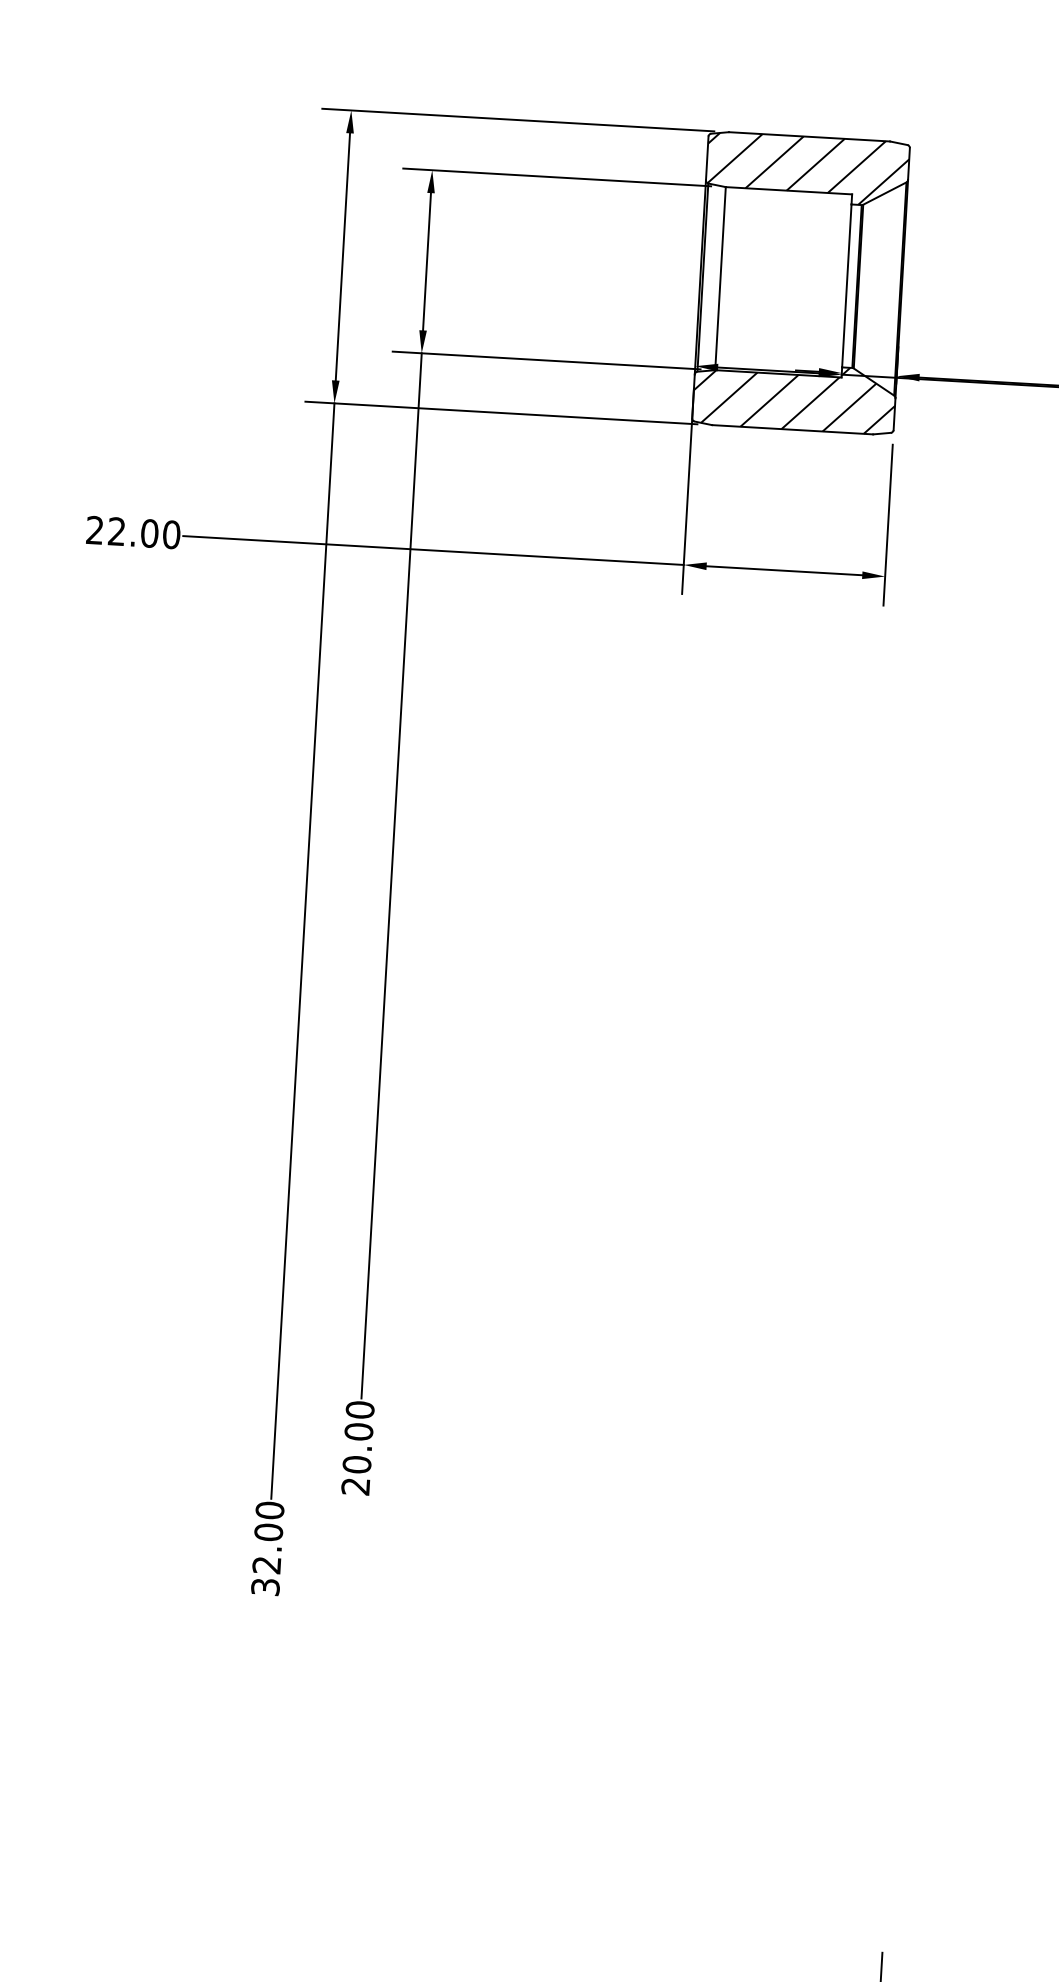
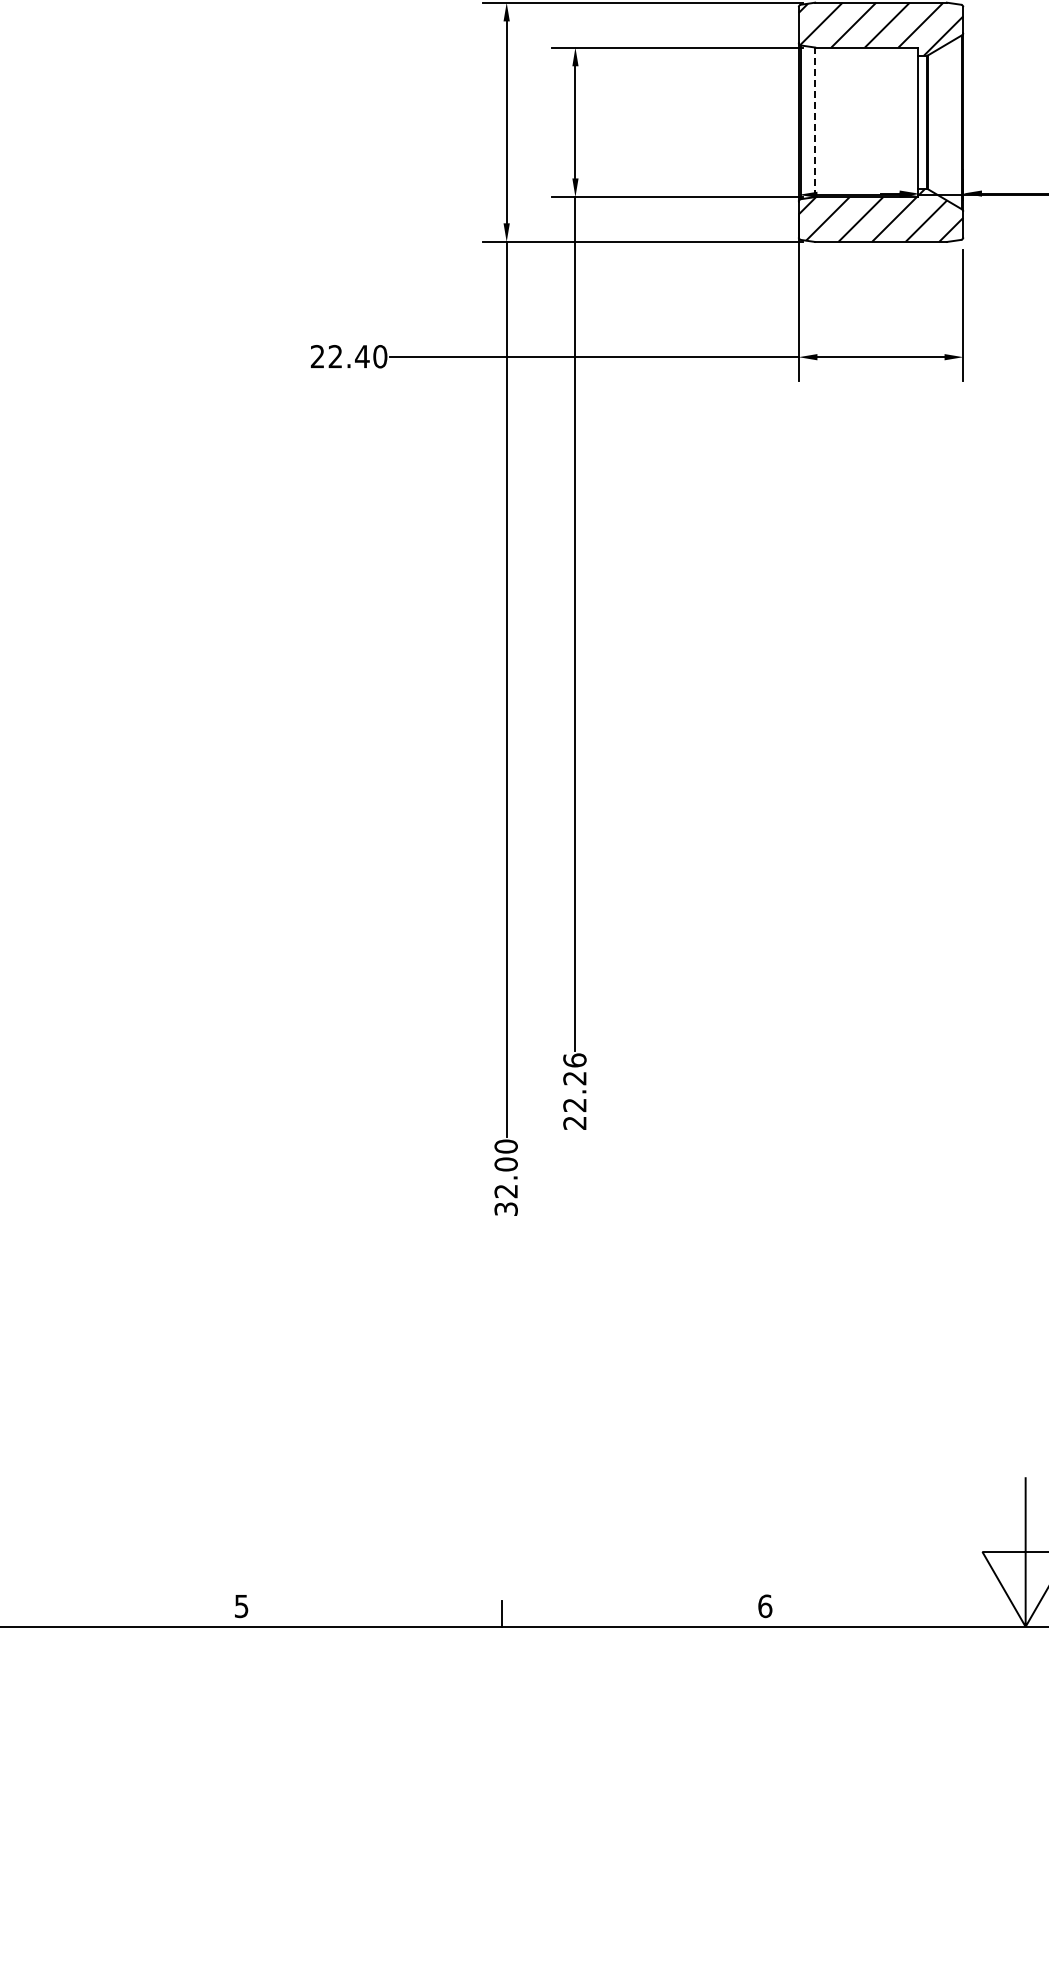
line: (720, 278) -> (815, 122), solid -> dashed
text: (149, 533) -> (362, 356), 22.00 -> 22.40
text: (358, 1436) -> (574, 1082), 20.00 -> 22.26

